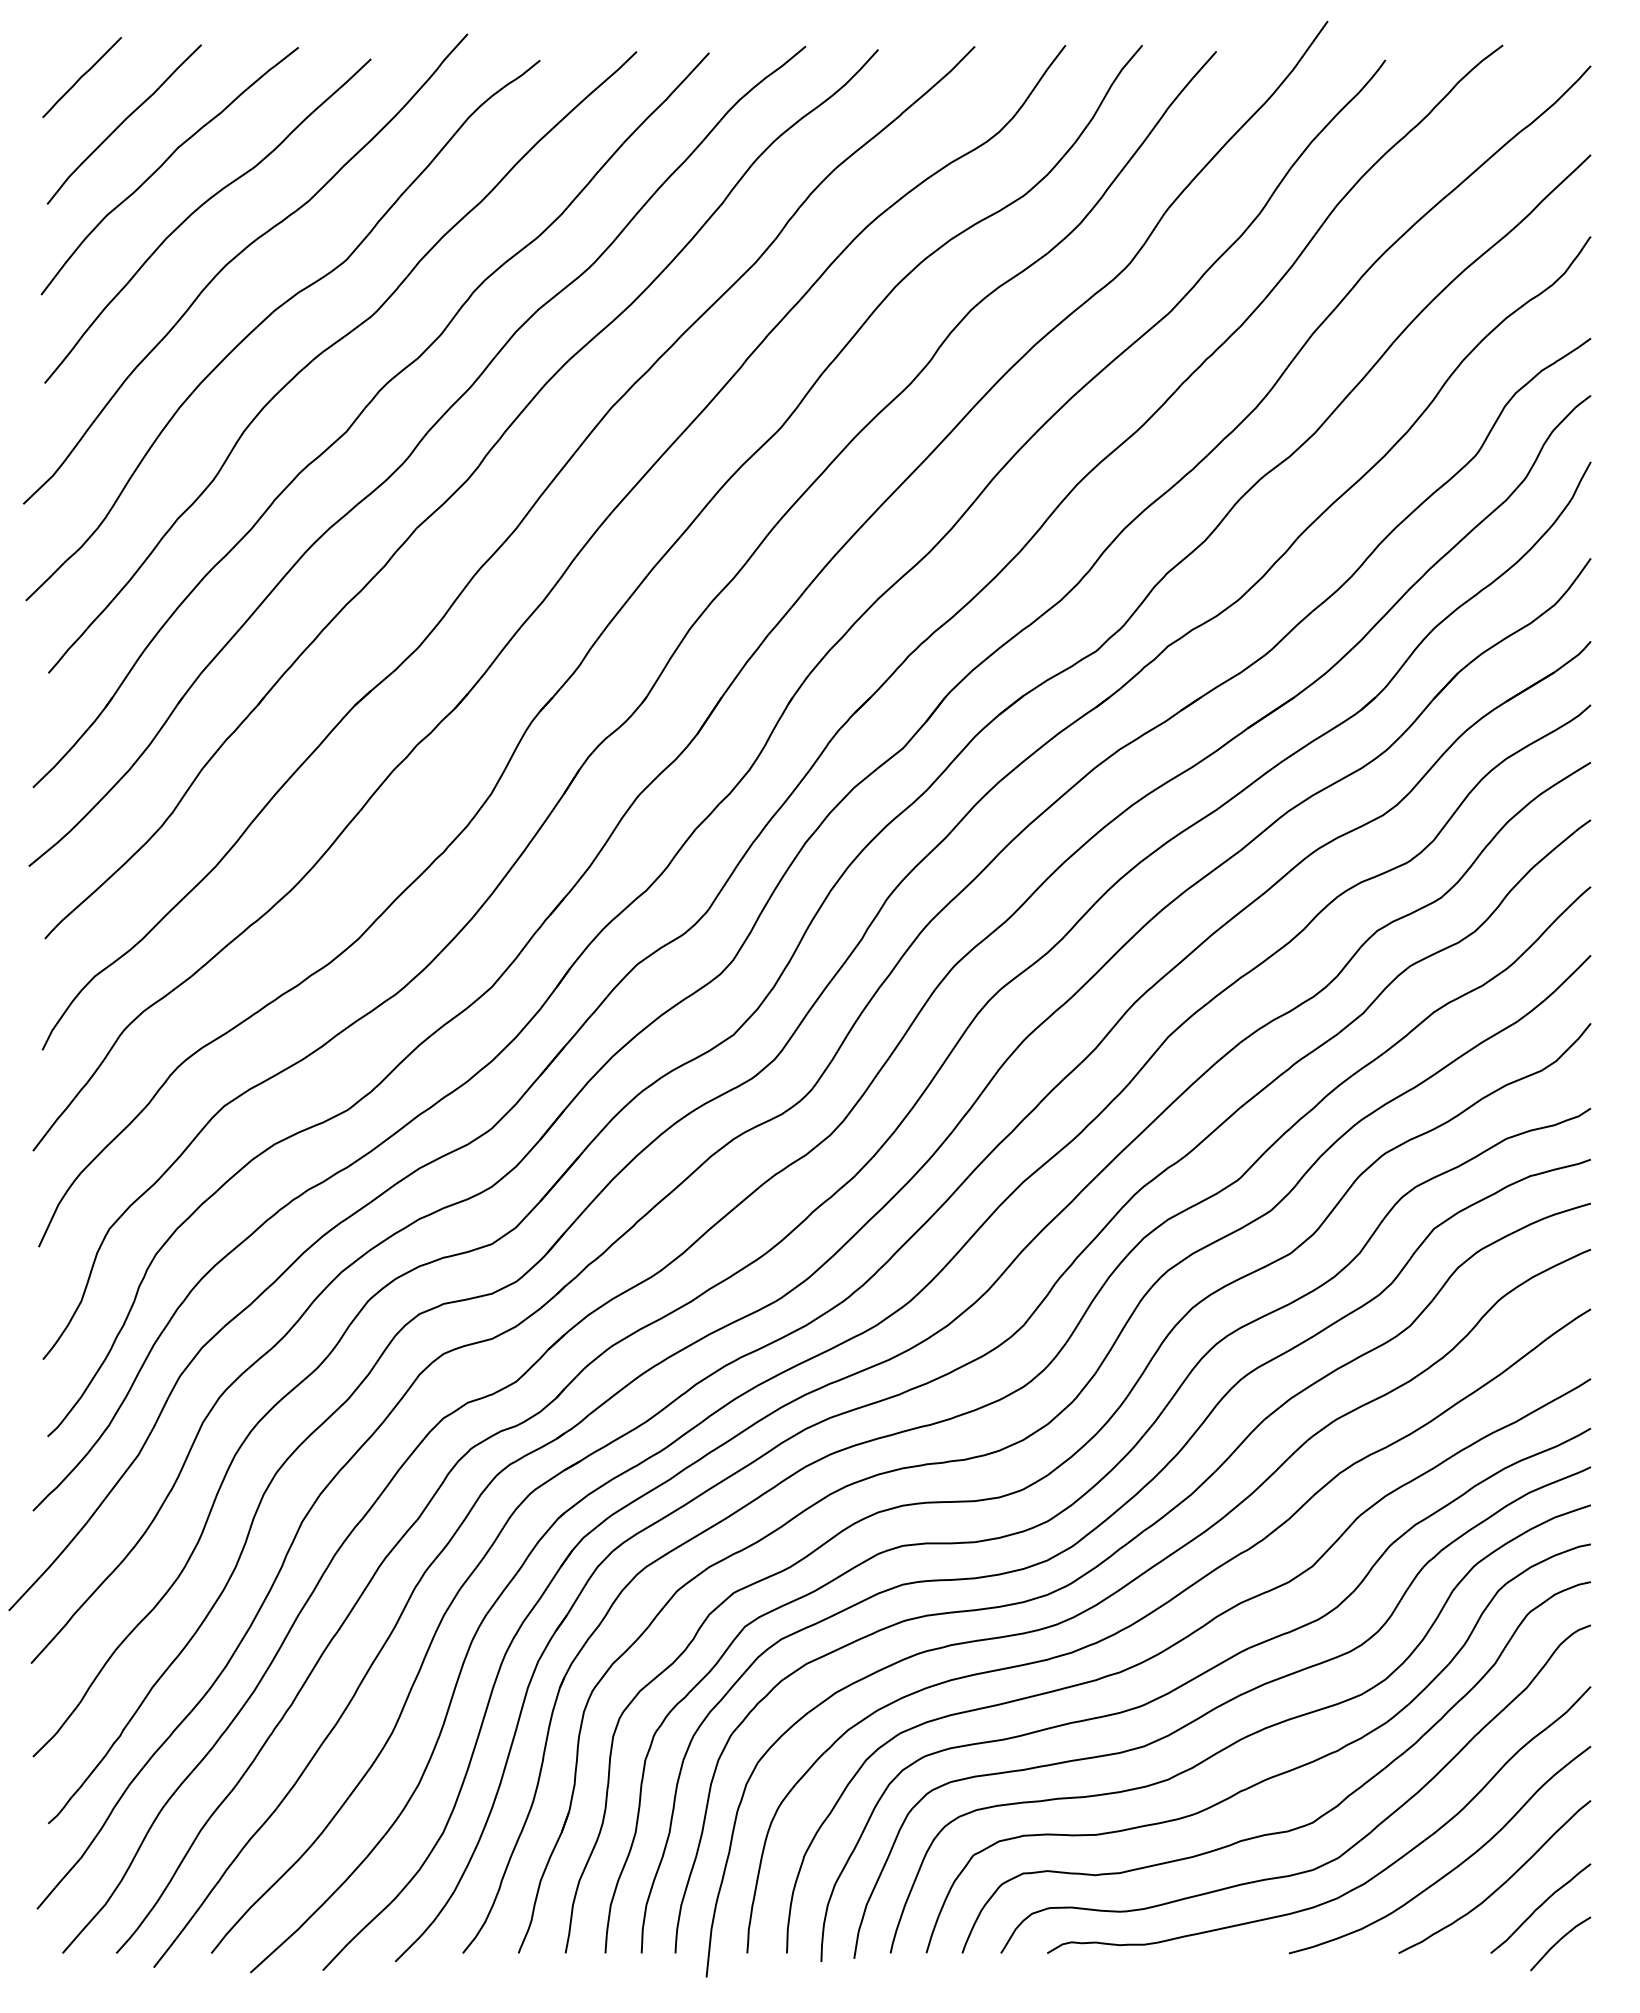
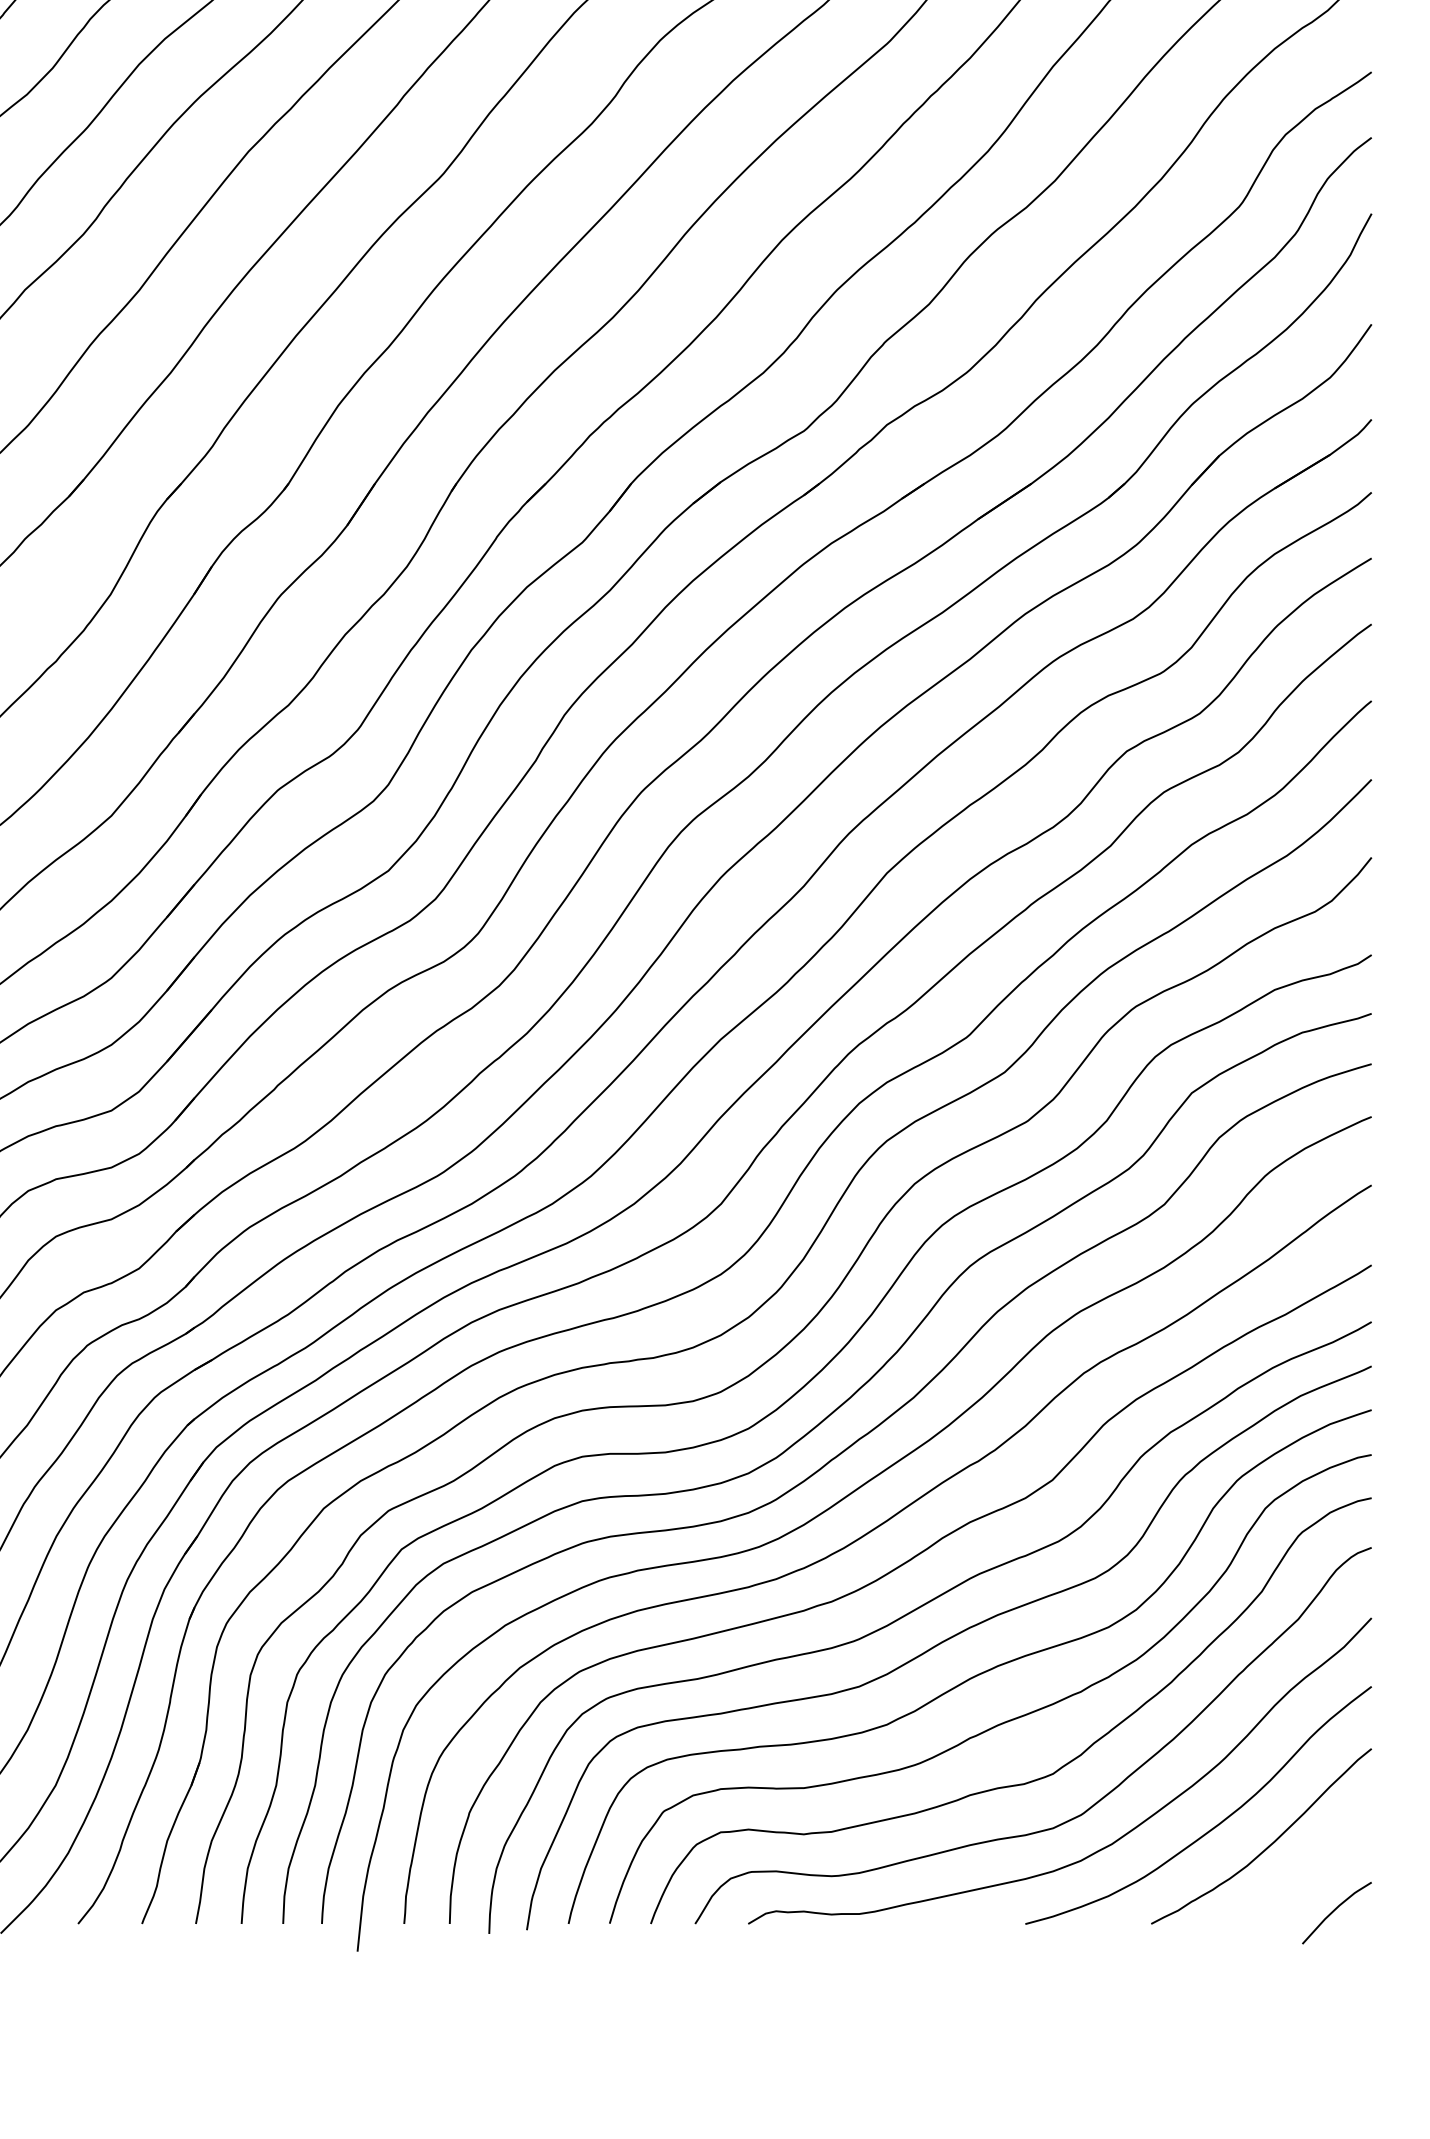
curve: (1540, 1907) -> (1313, 1871), removed

